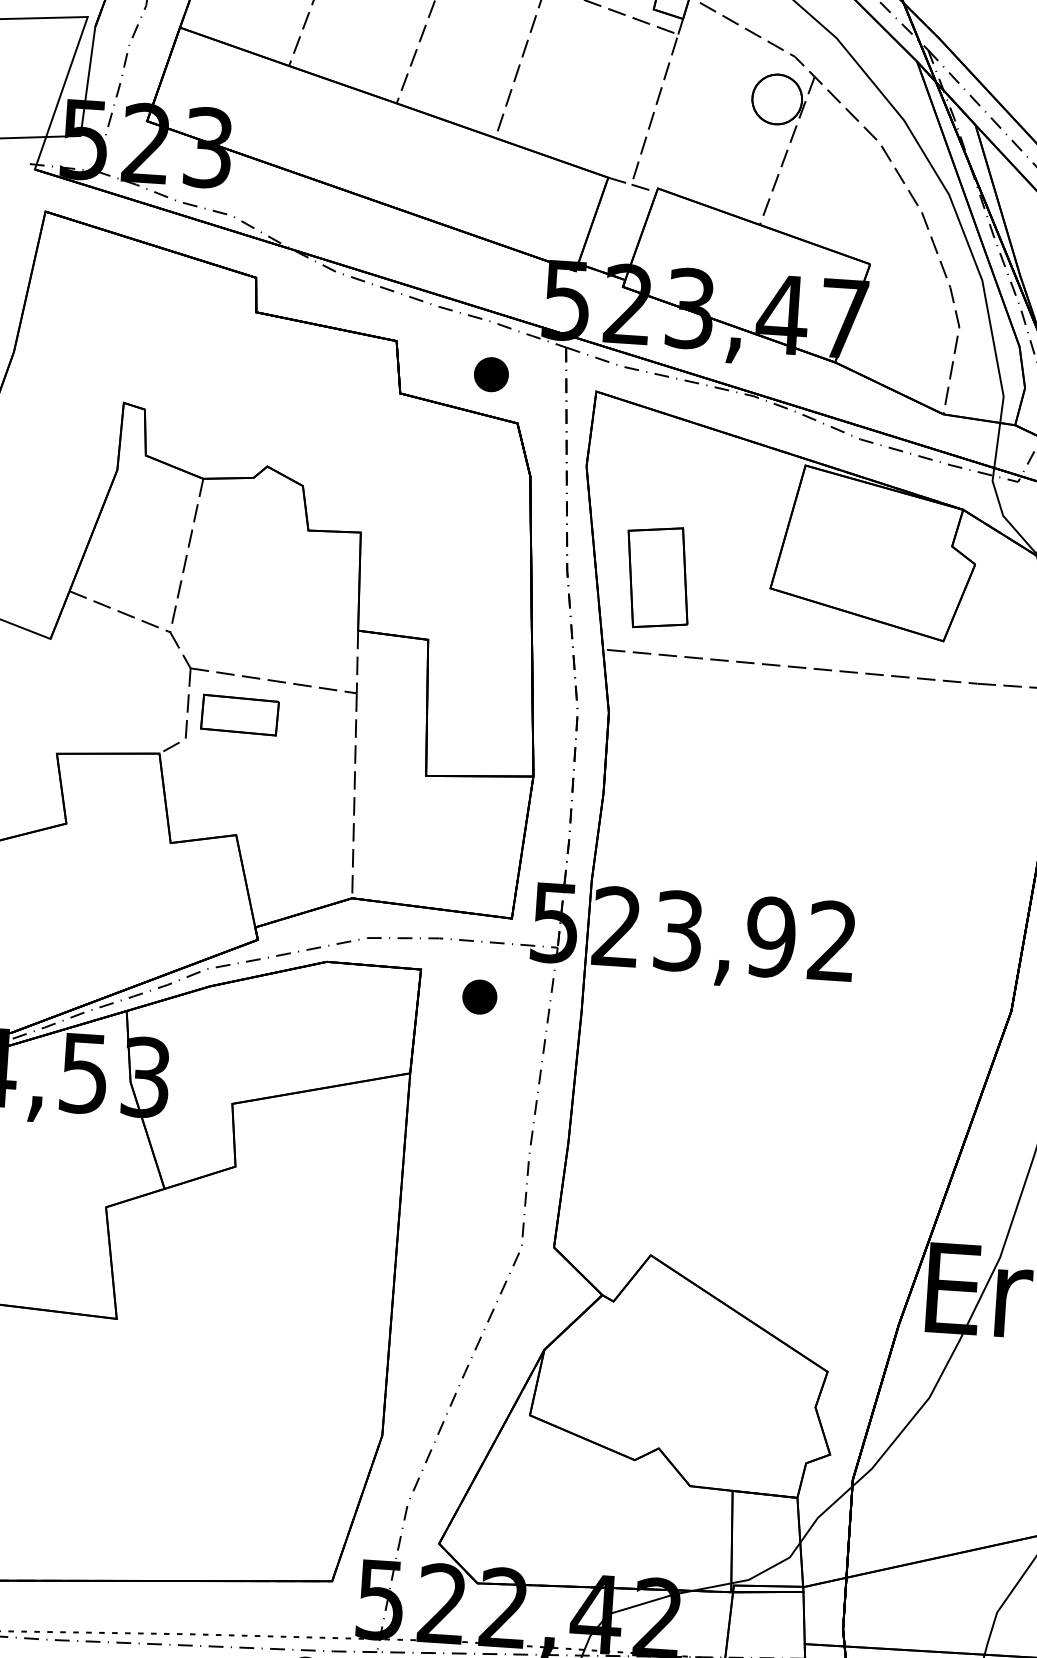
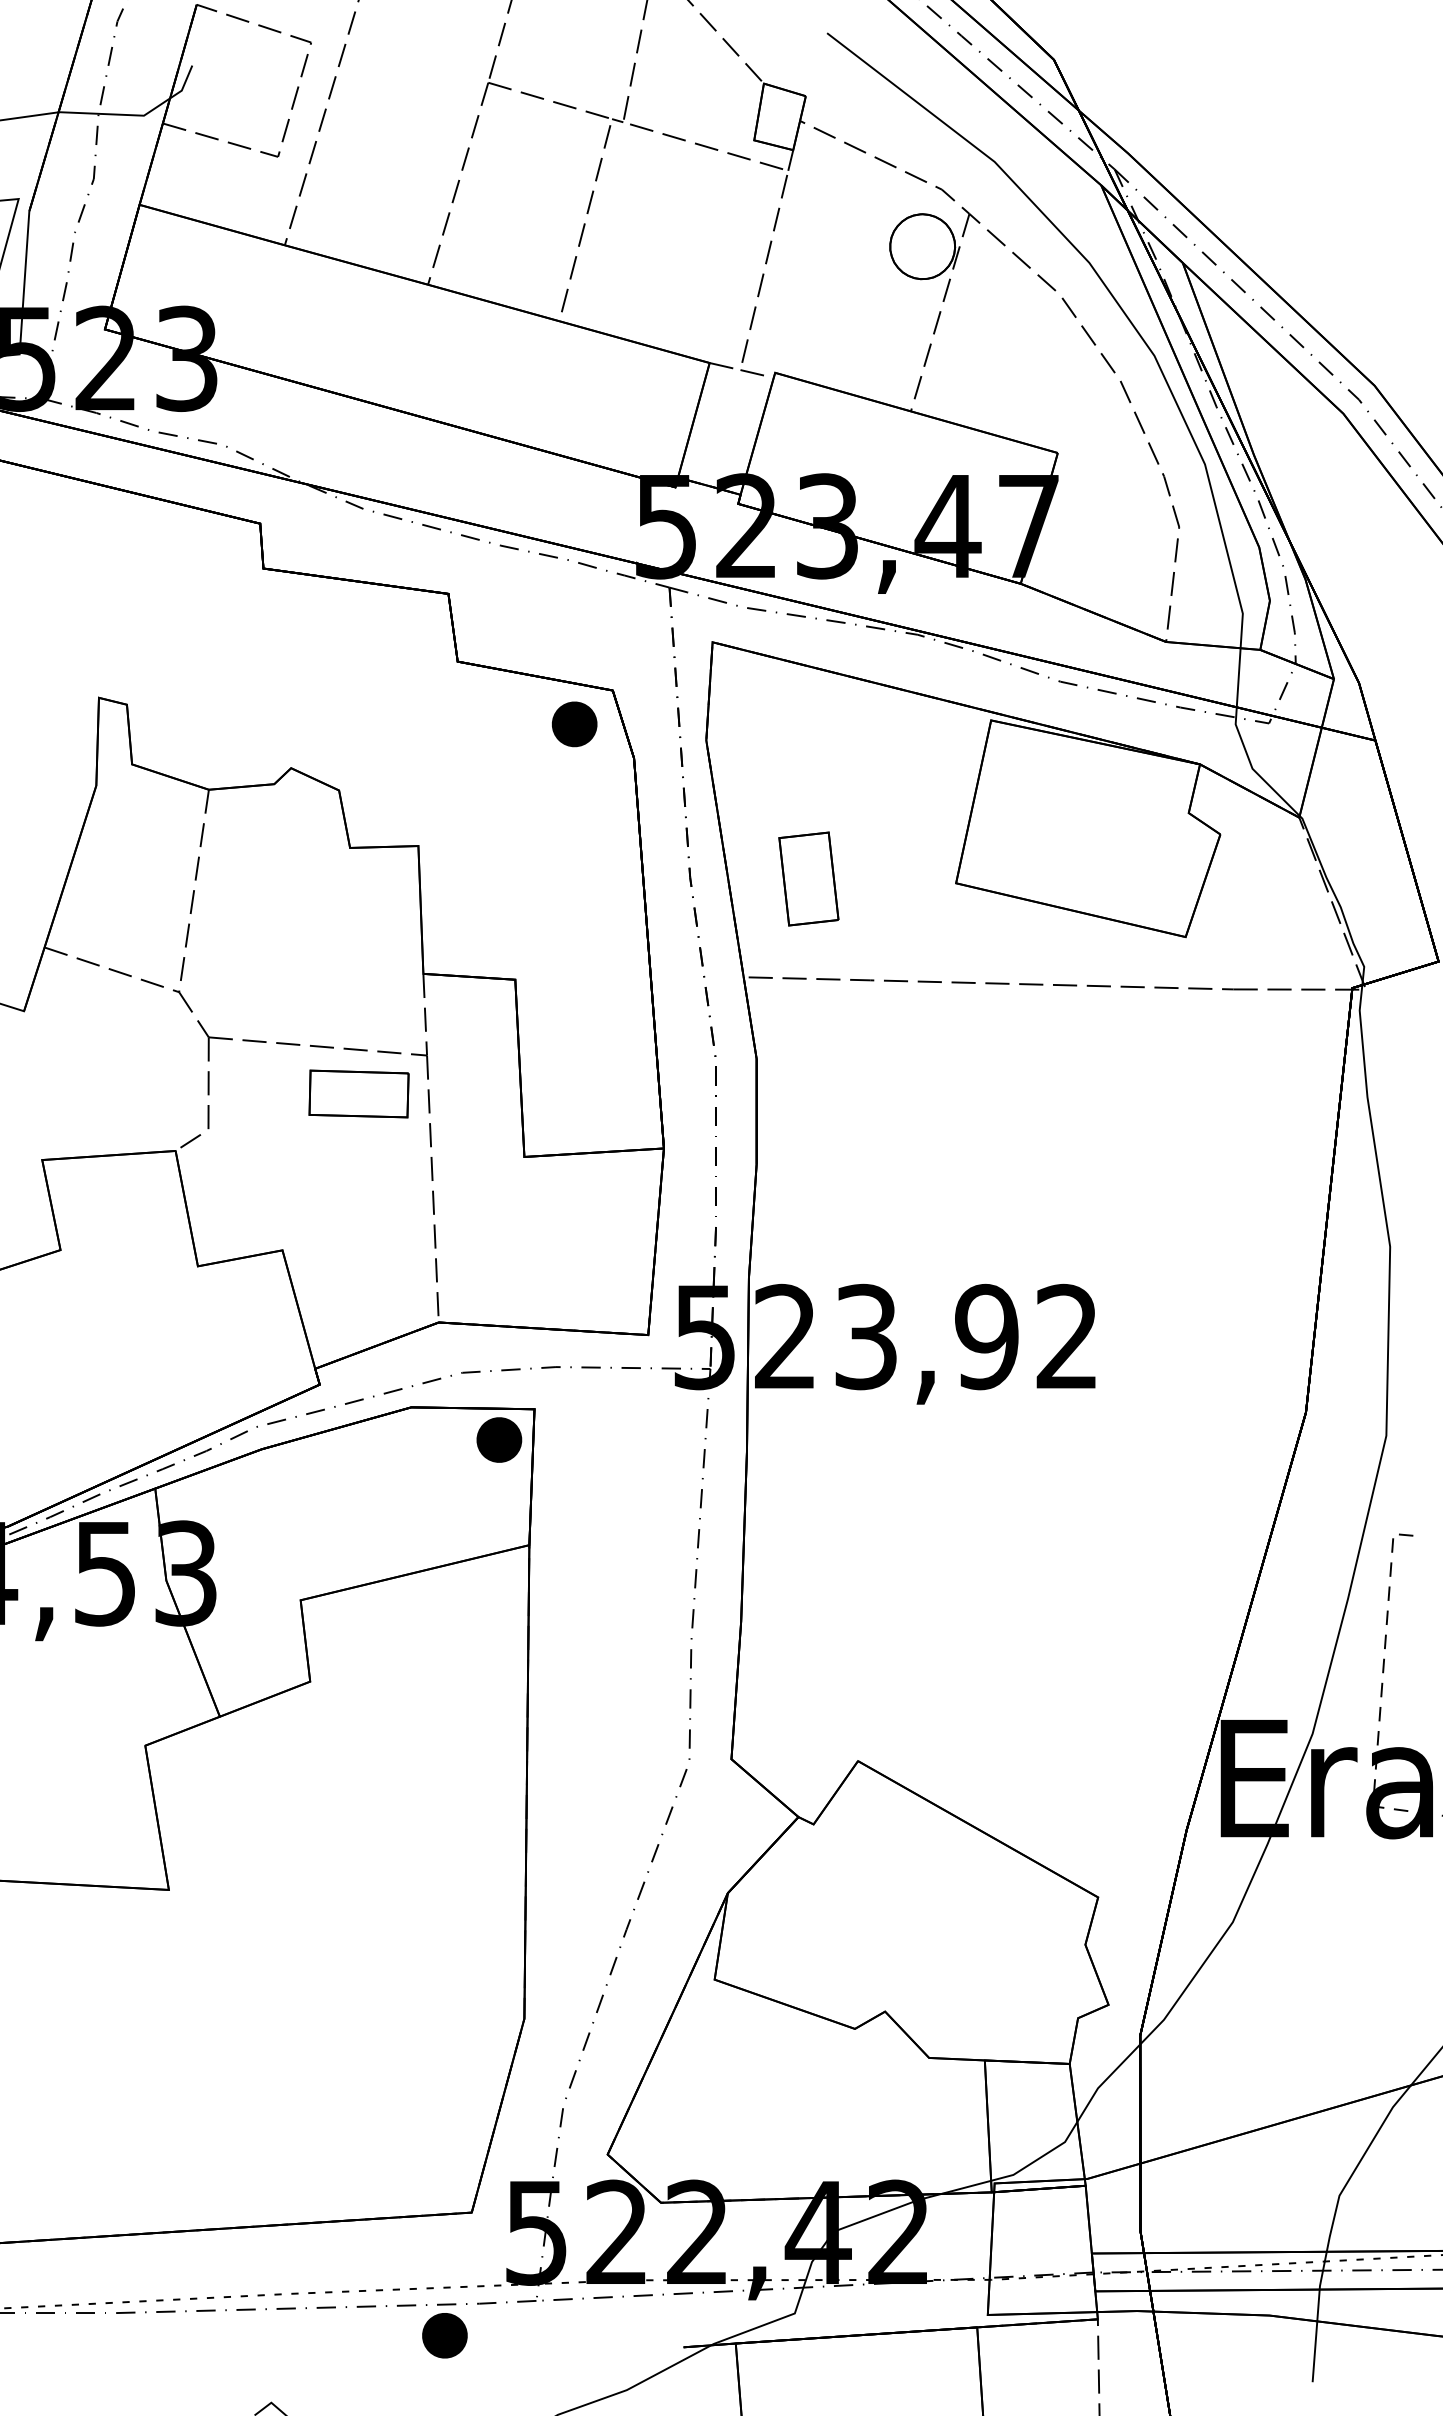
part: (491, 374) -> (574, 724), moved
part: (657, 577) -> (808, 878), size x0.7
part: (239, 714) -> (358, 1093), moved
part: (479, 996) -> (499, 1439), moved

